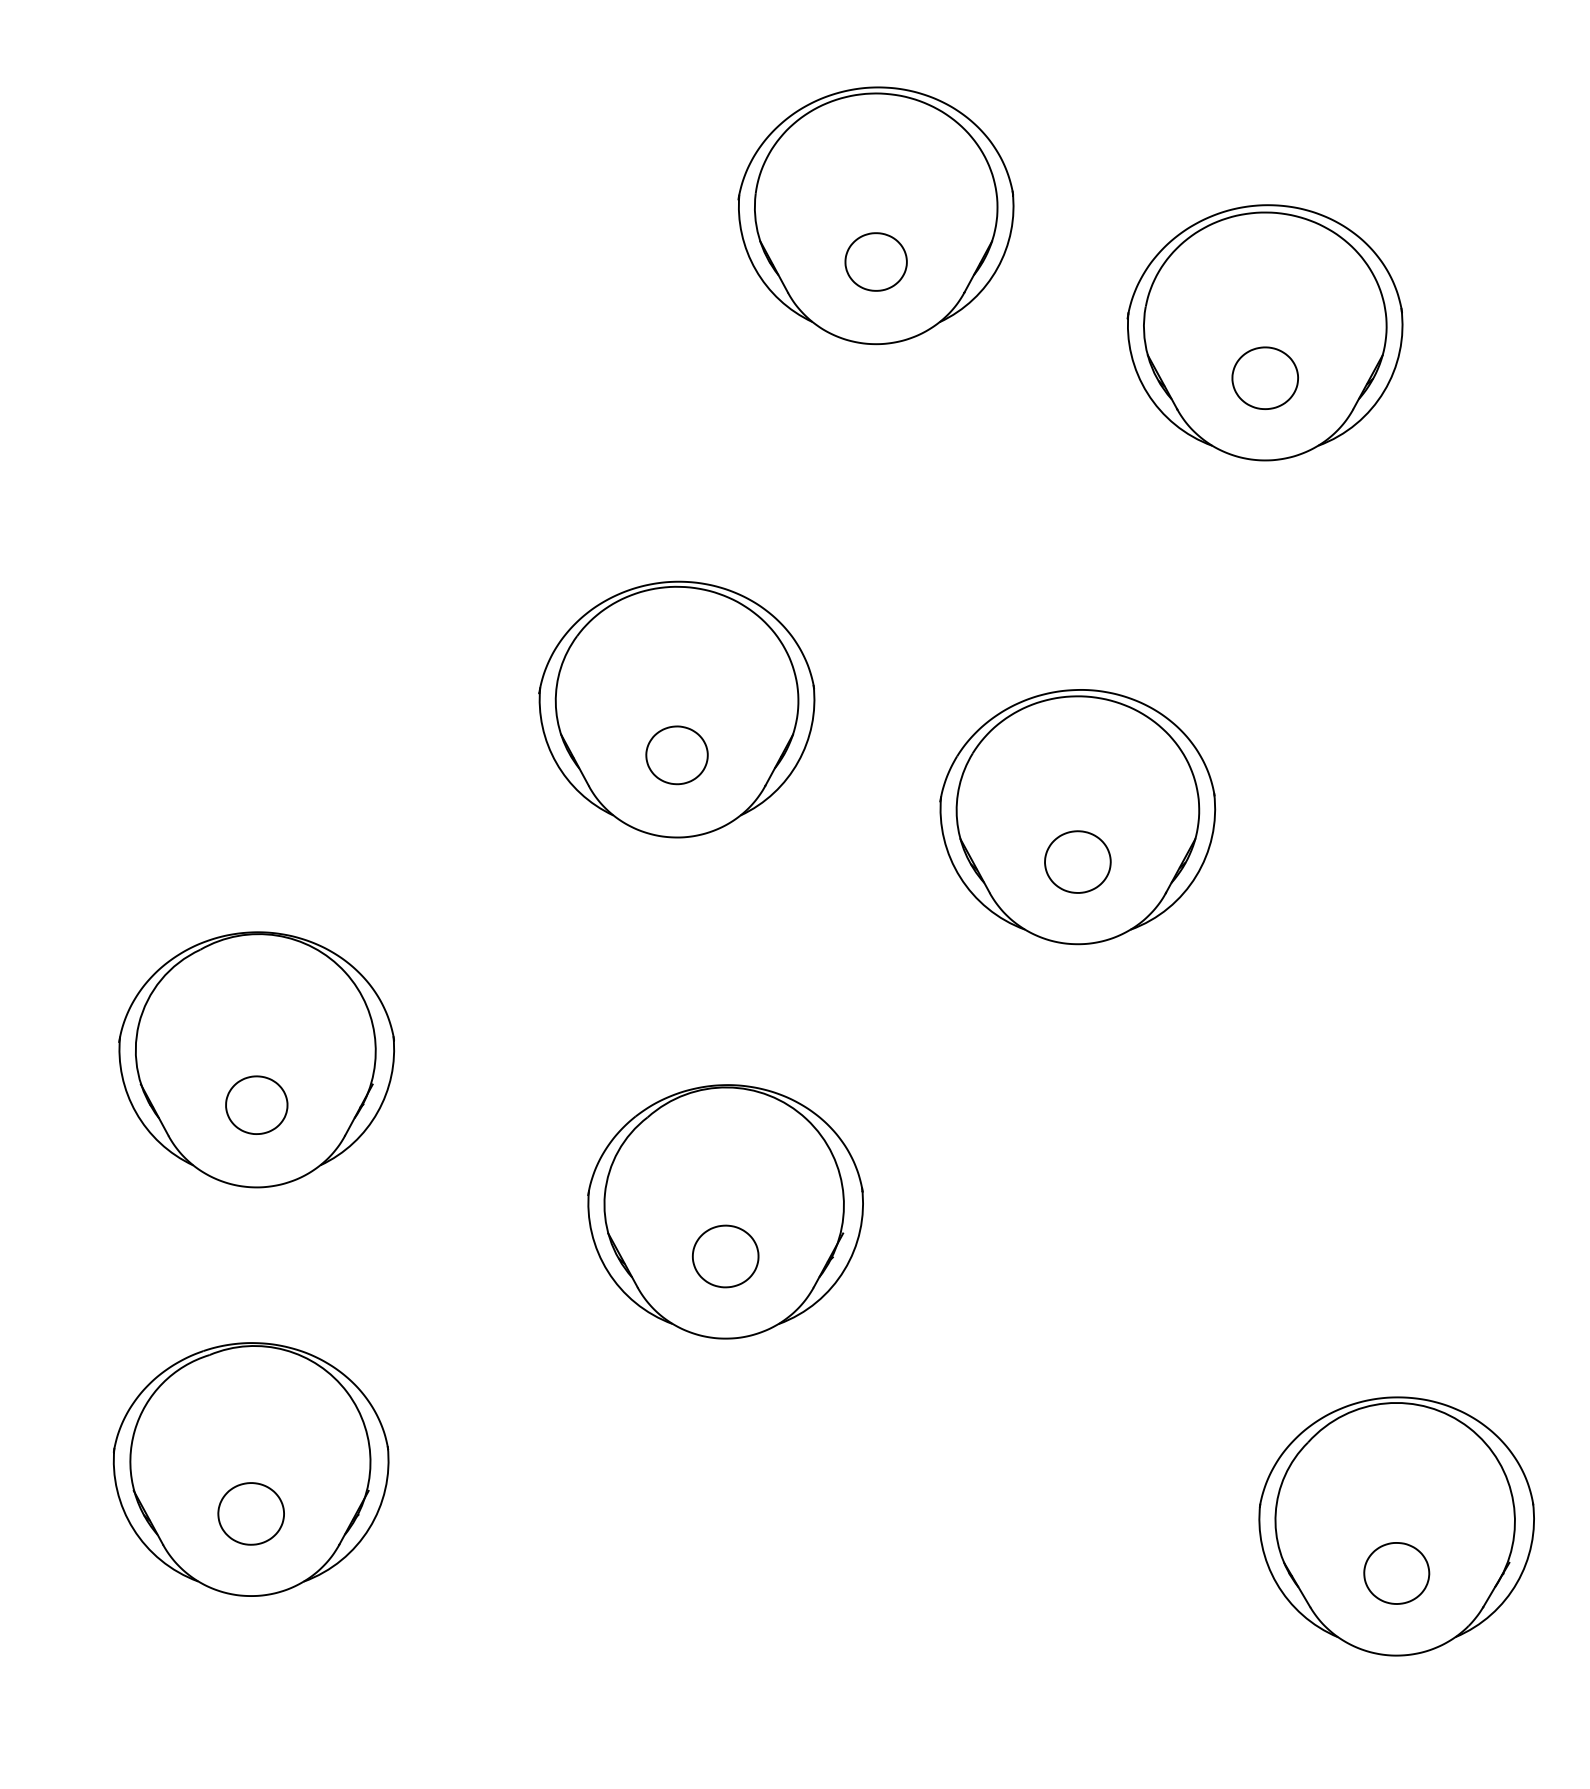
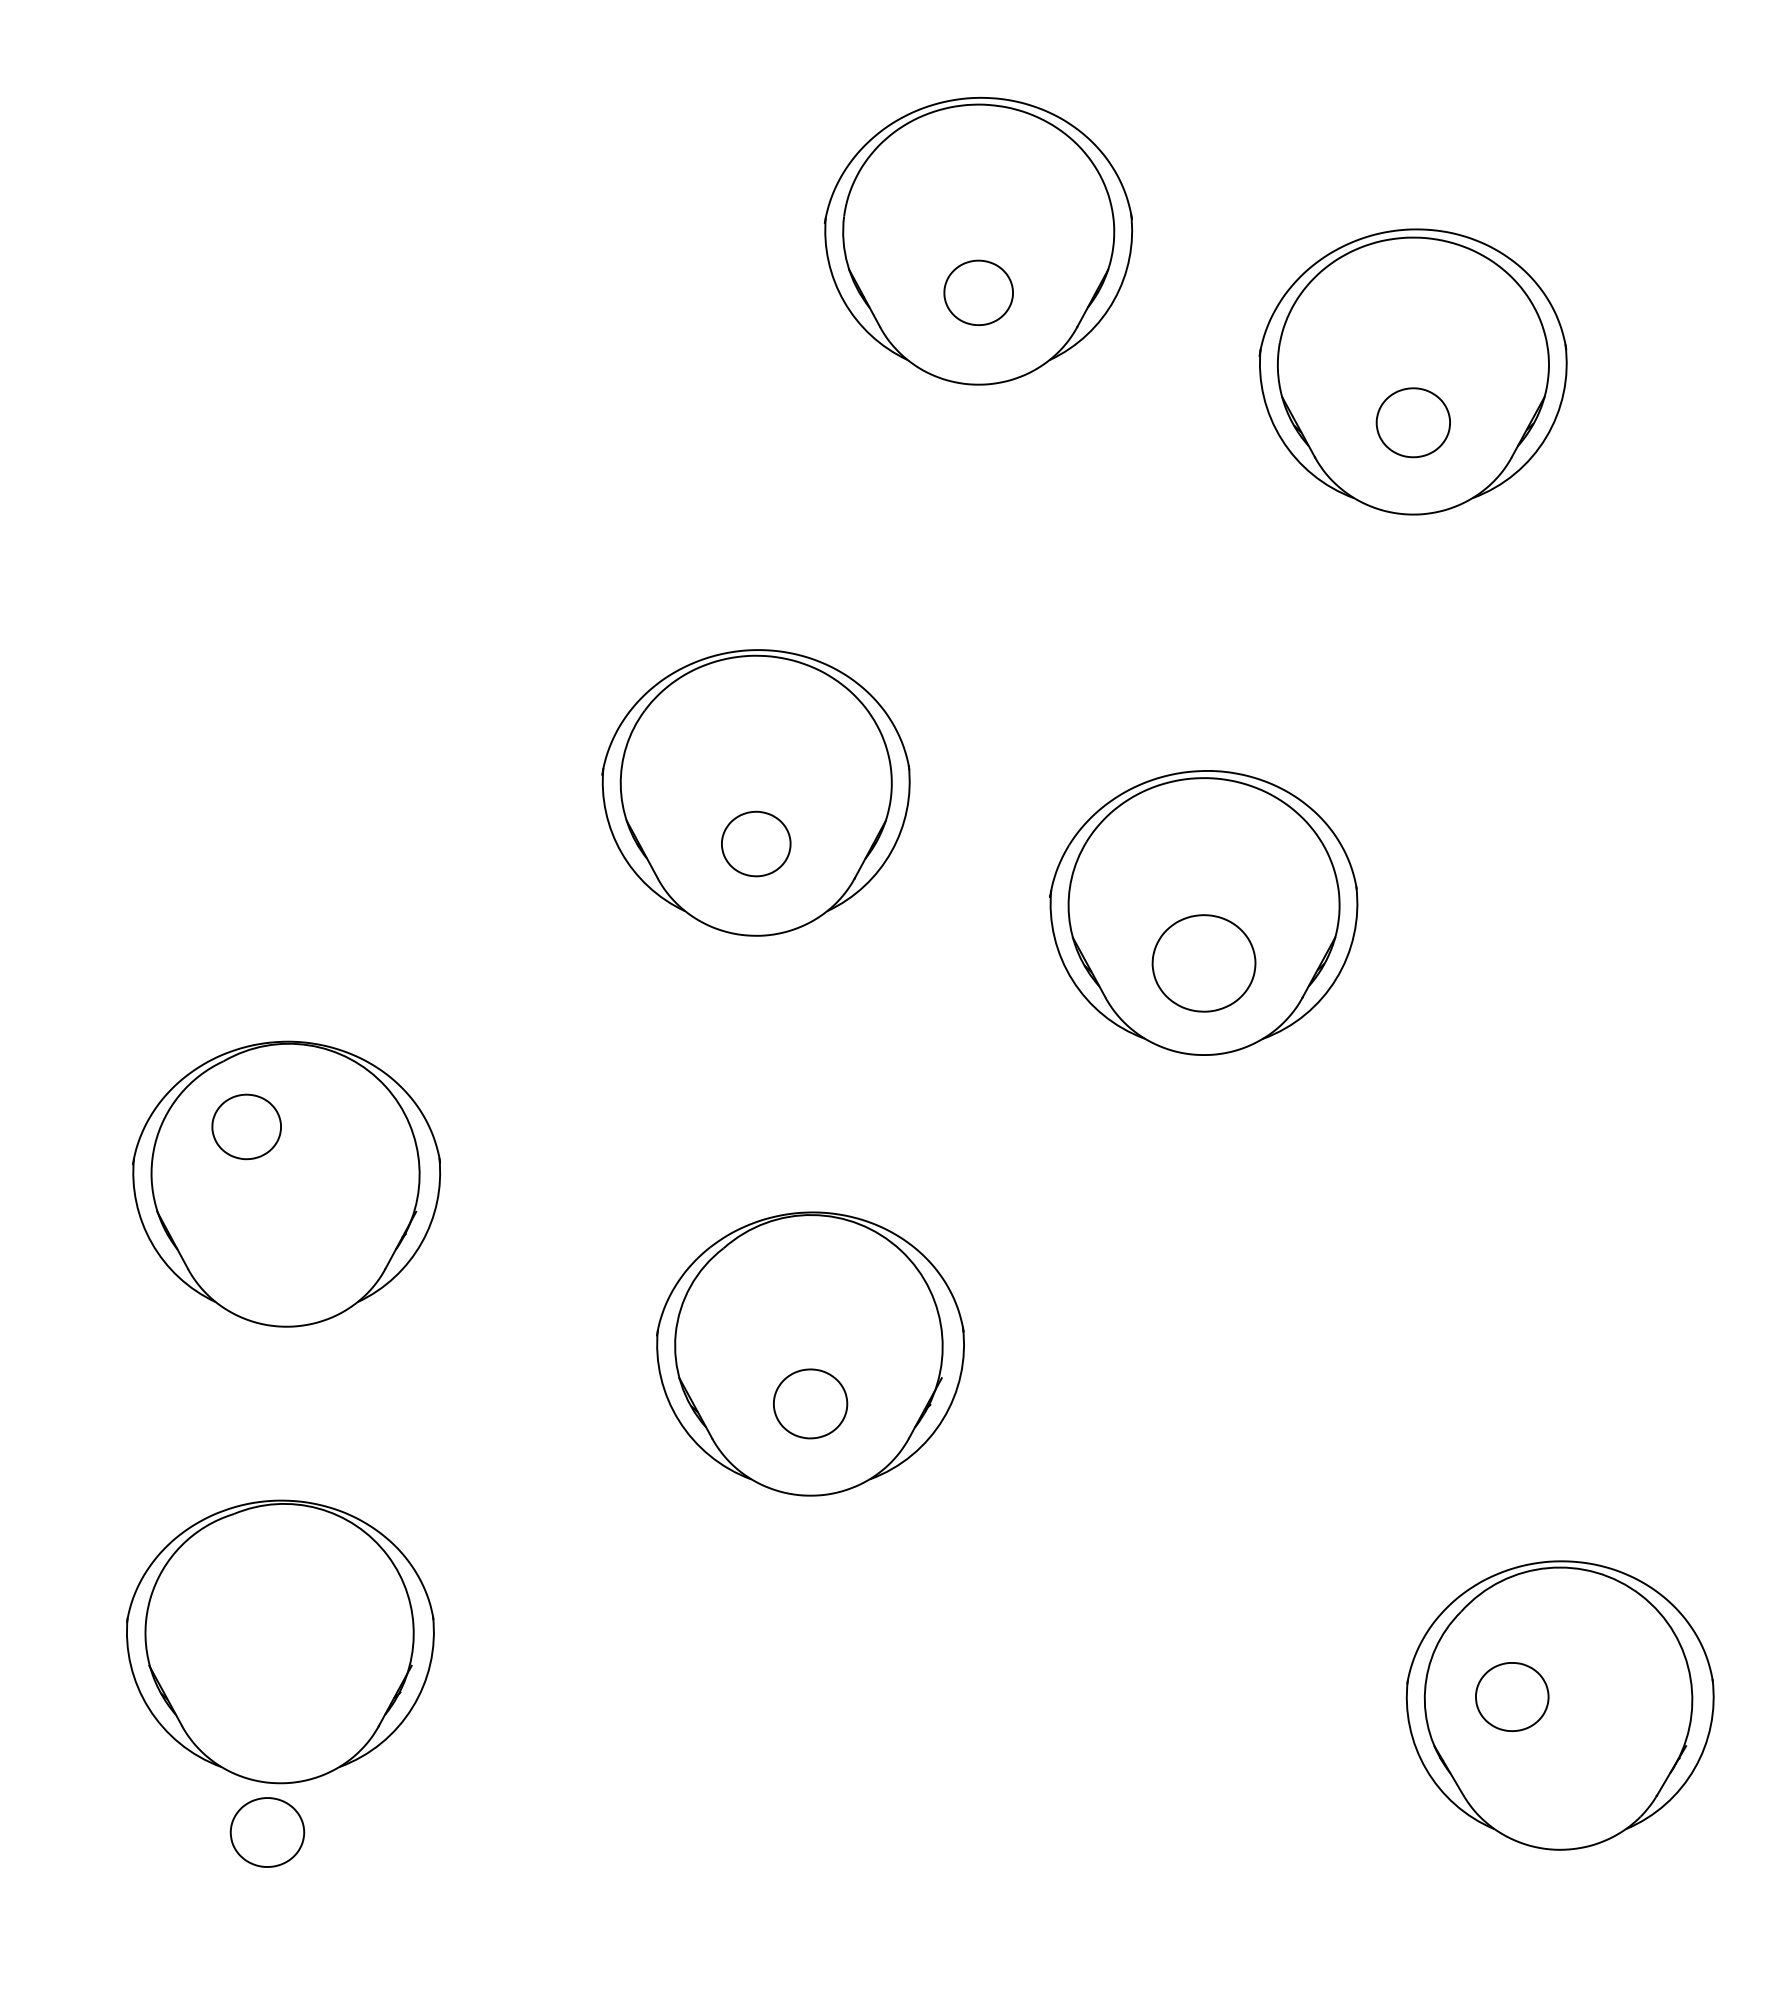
part: (1077, 861) -> (1203, 962), size x1.4
part: (256, 1104) -> (246, 1126), moved
part: (251, 1513) -> (267, 1832), moved
part: (1396, 1572) -> (1512, 1696), moved

